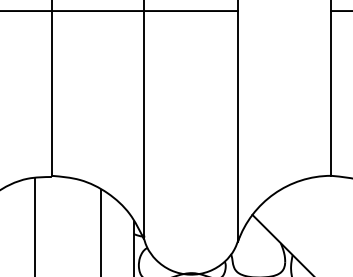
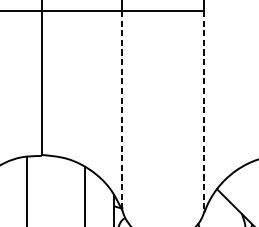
line: (143, 125) -> (121, 111), solid -> dashed
line: (237, 126) -> (203, 111), solid -> dashed

